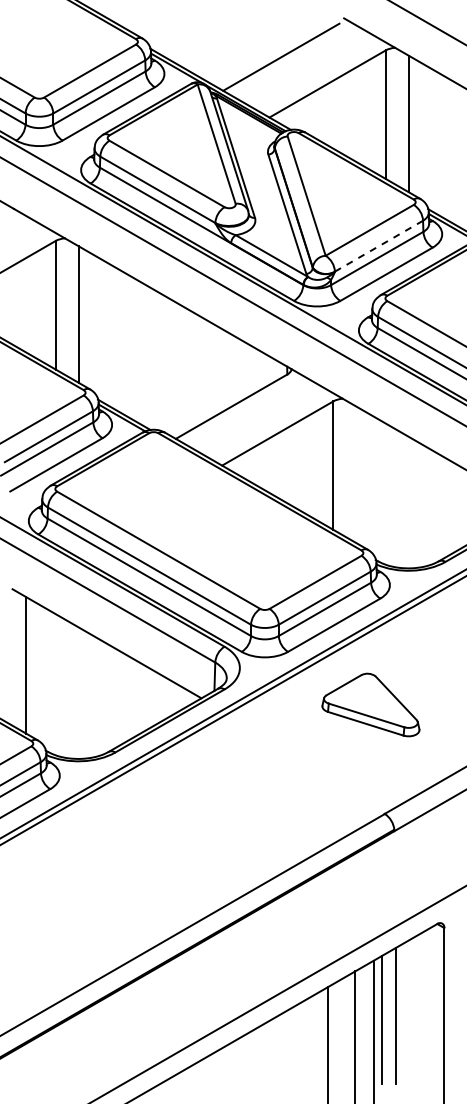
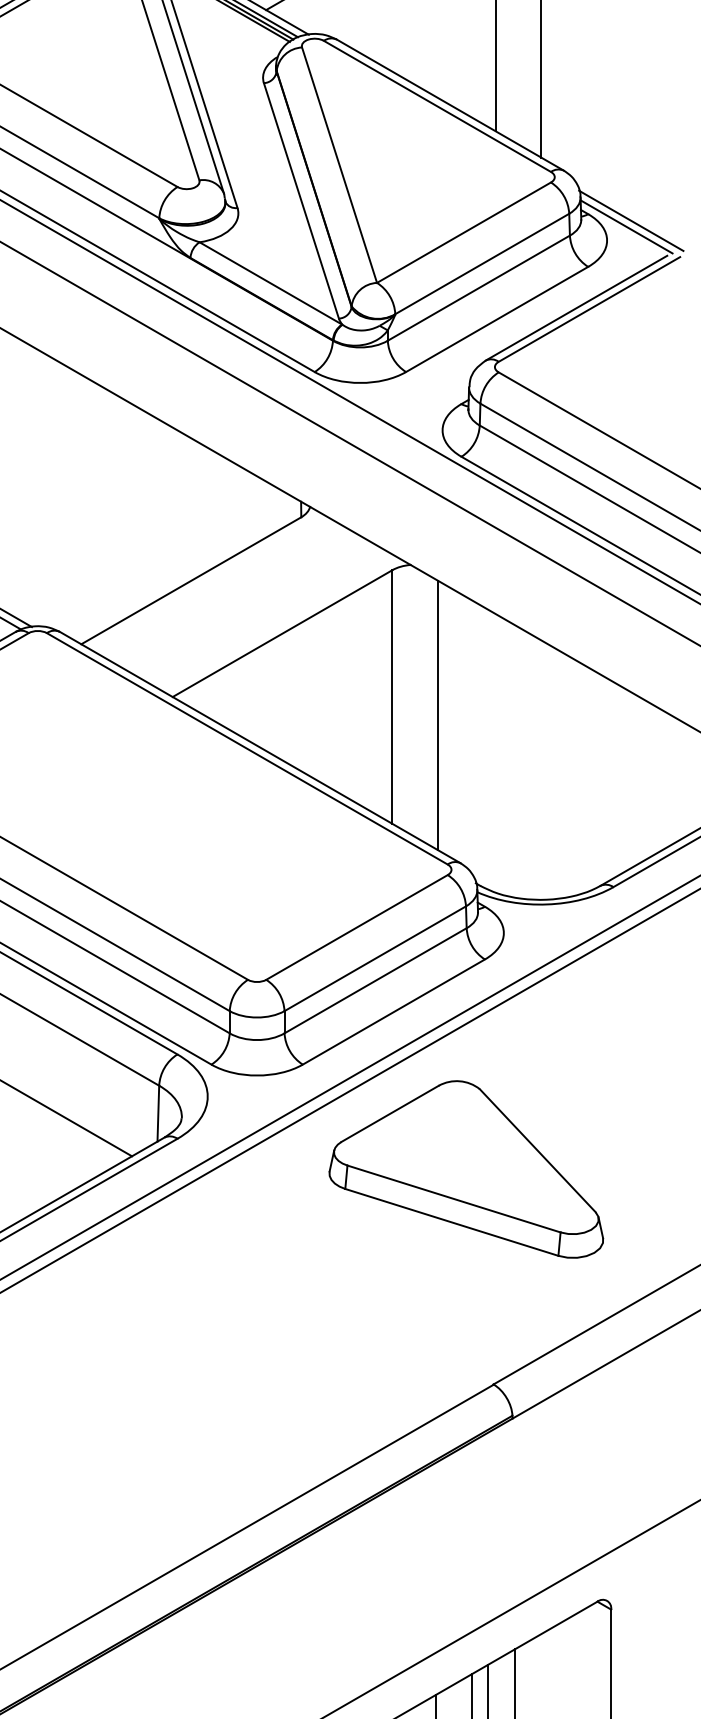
line: (379, 246) -> (483, 264), dashed -> solid
line: (356, 474) -> (437, 714), added
part: (370, 704) -> (465, 1168), size x1.43

